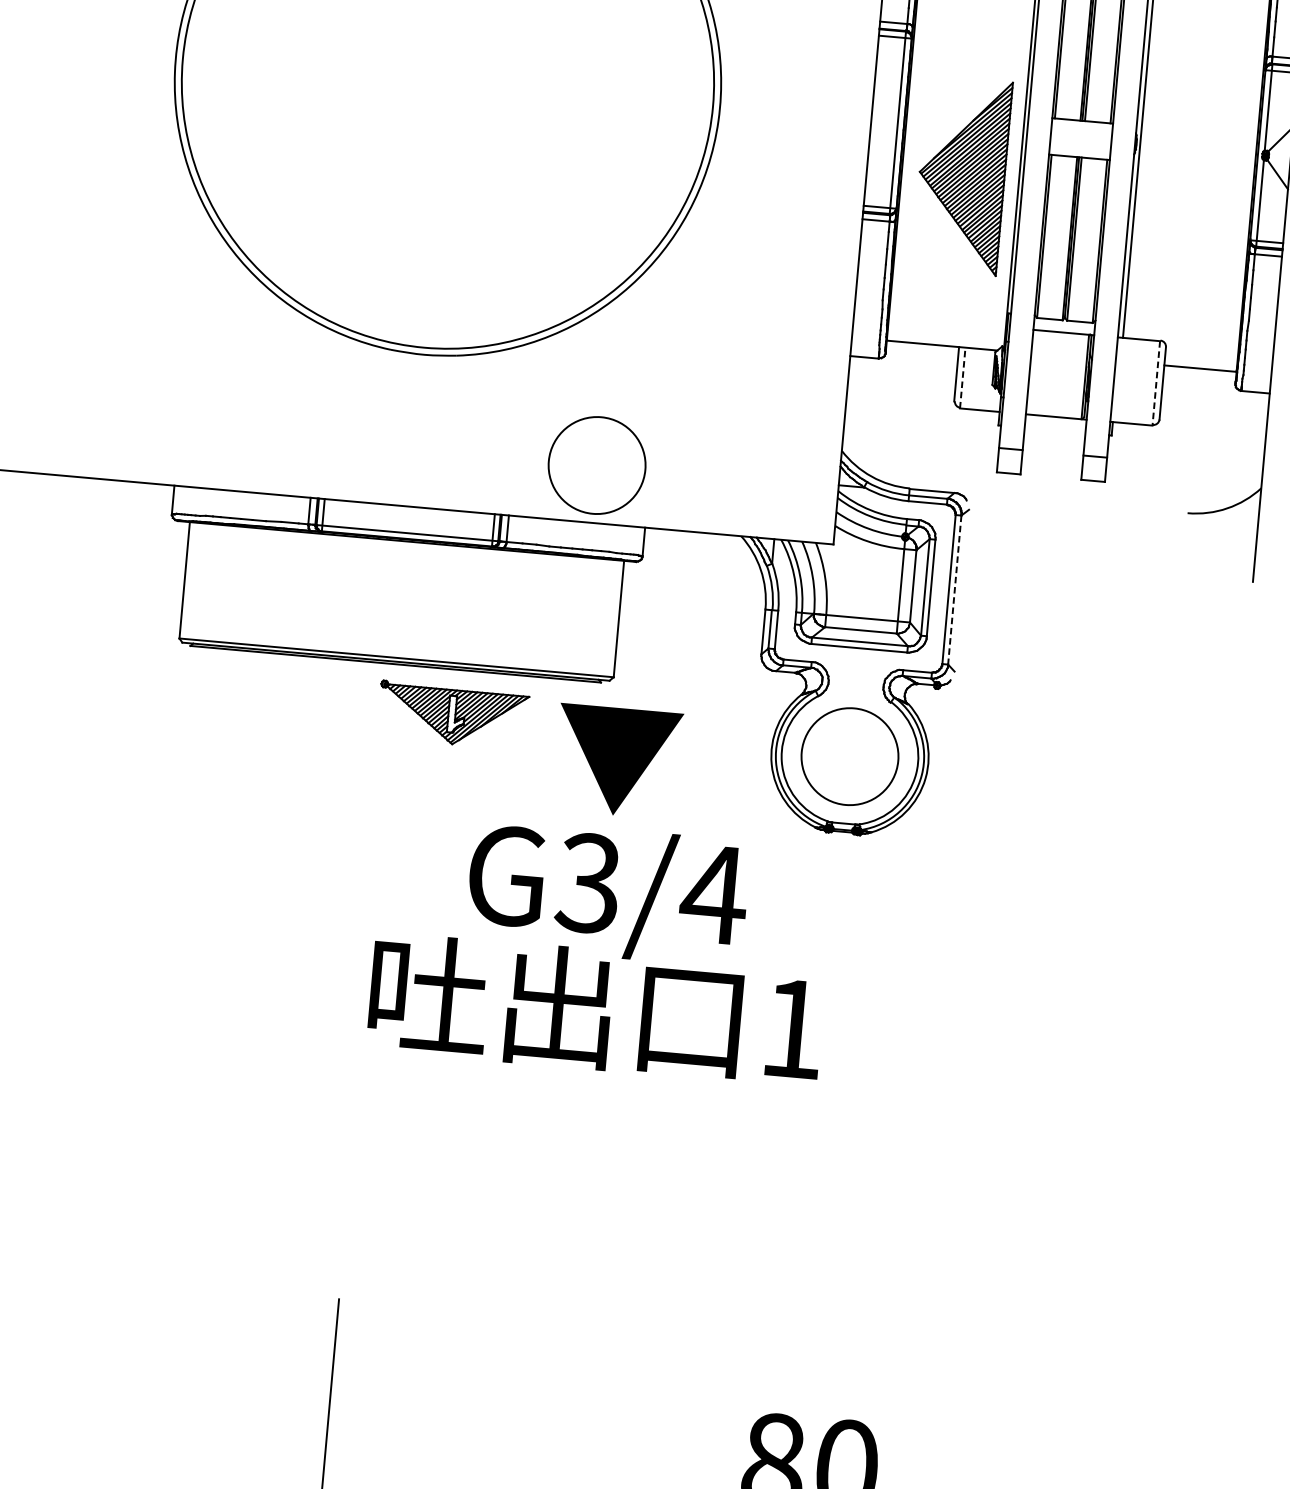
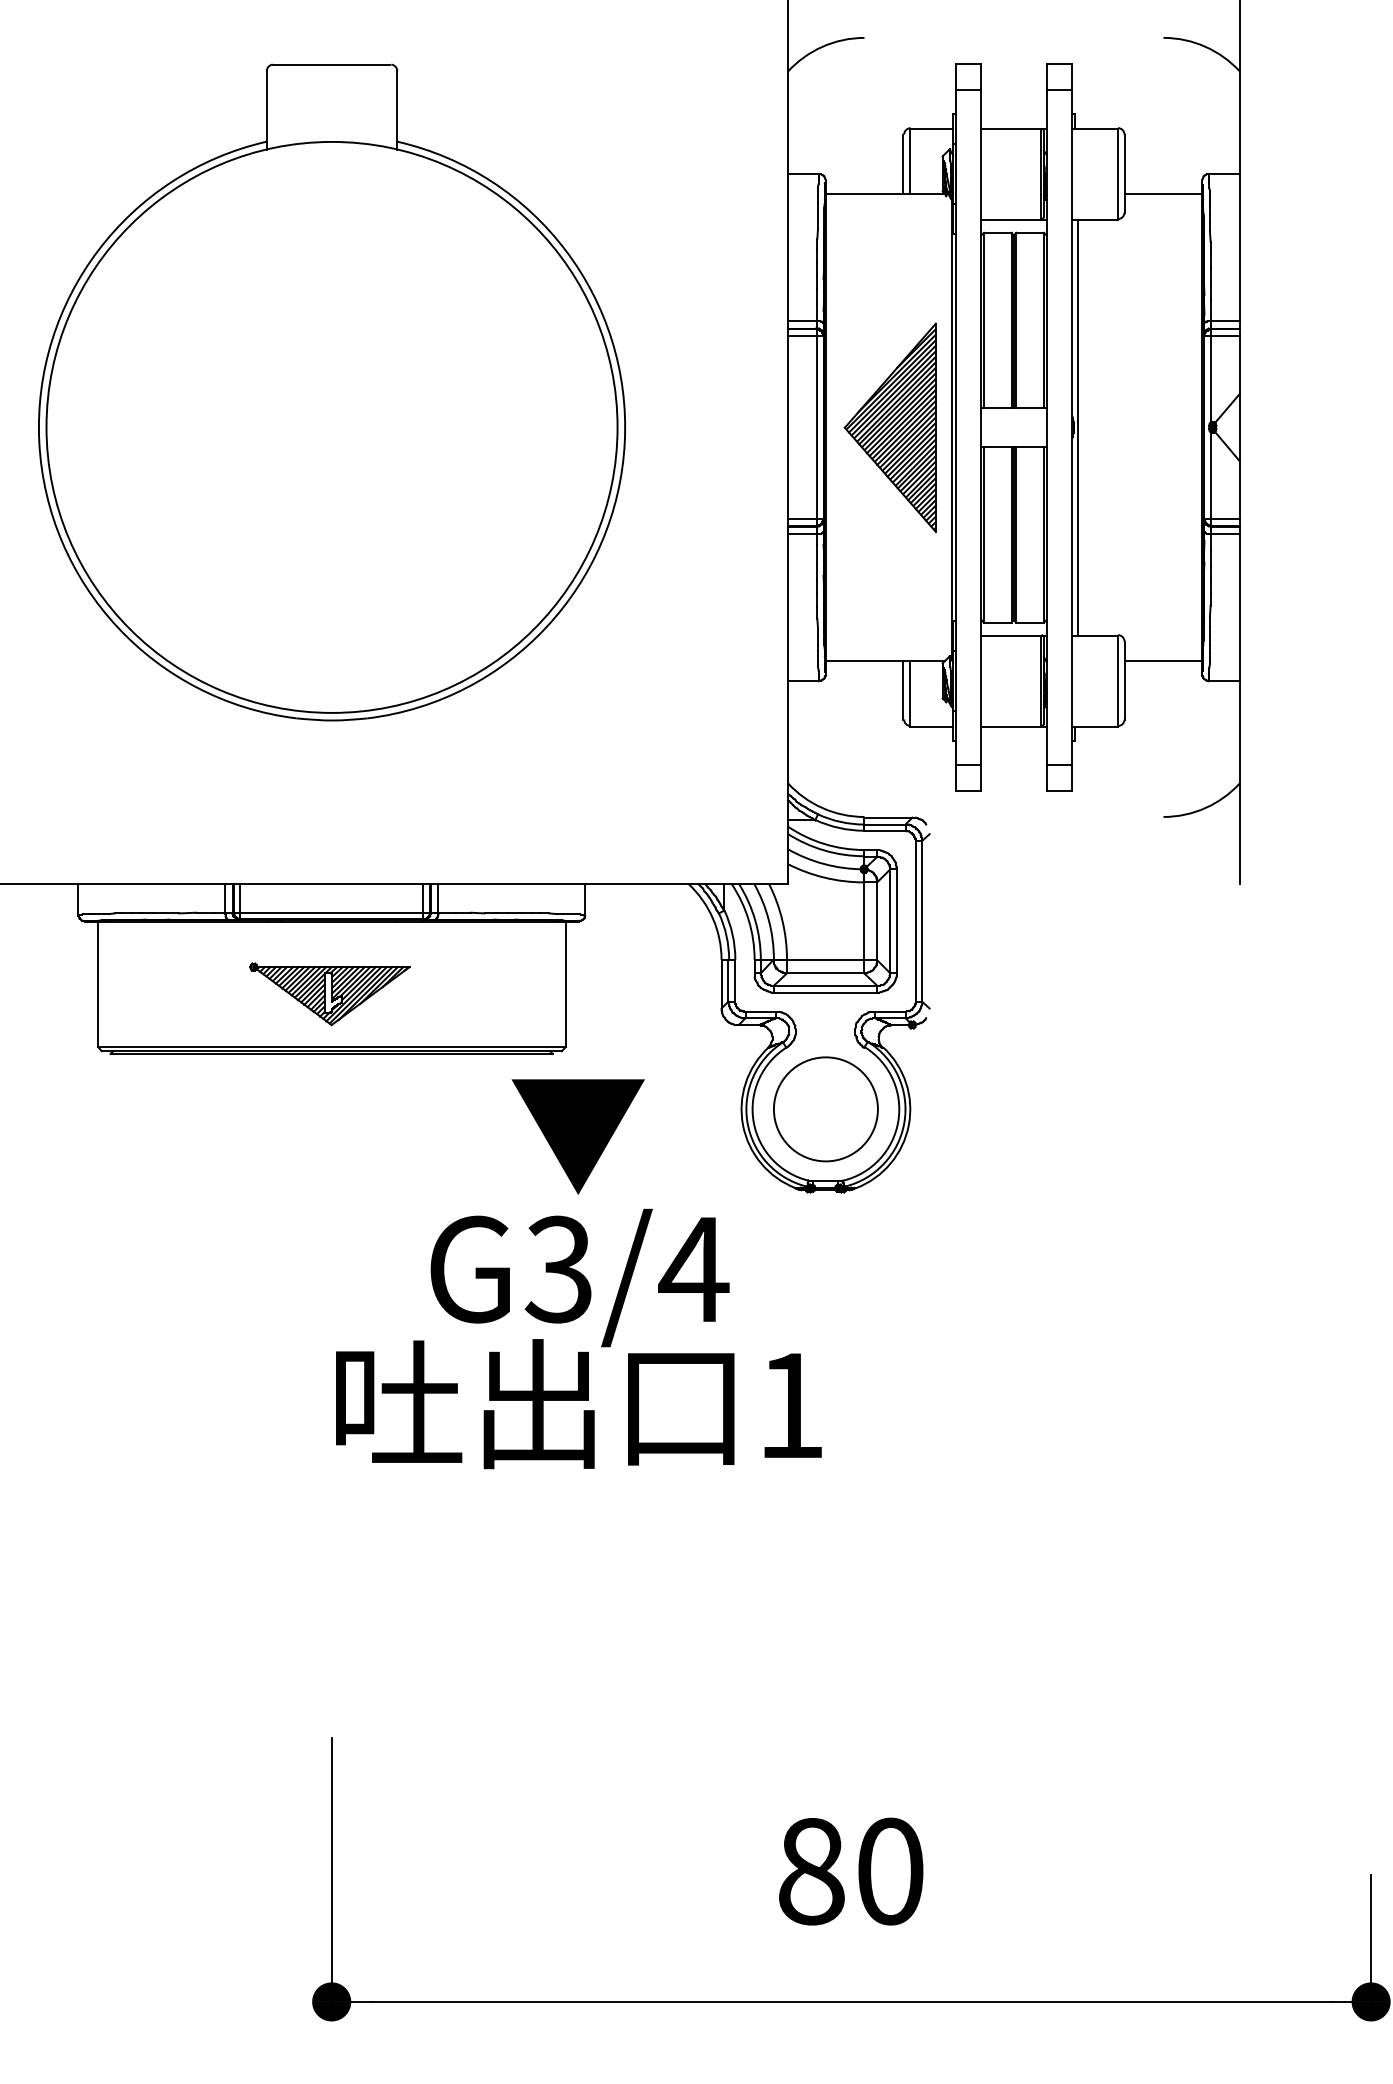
part: (961, 175) -> (889, 427), moved
line: (962, 378) -> (910, 694), dashed -> solid
line: (1156, 383) -> (1117, 681), dashed -> solid
part: (596, 465) -> (527, 822), removed
line: (955, 590) -> (922, 921), dashed -> solid
part: (452, 715) -> (329, 994), moved

